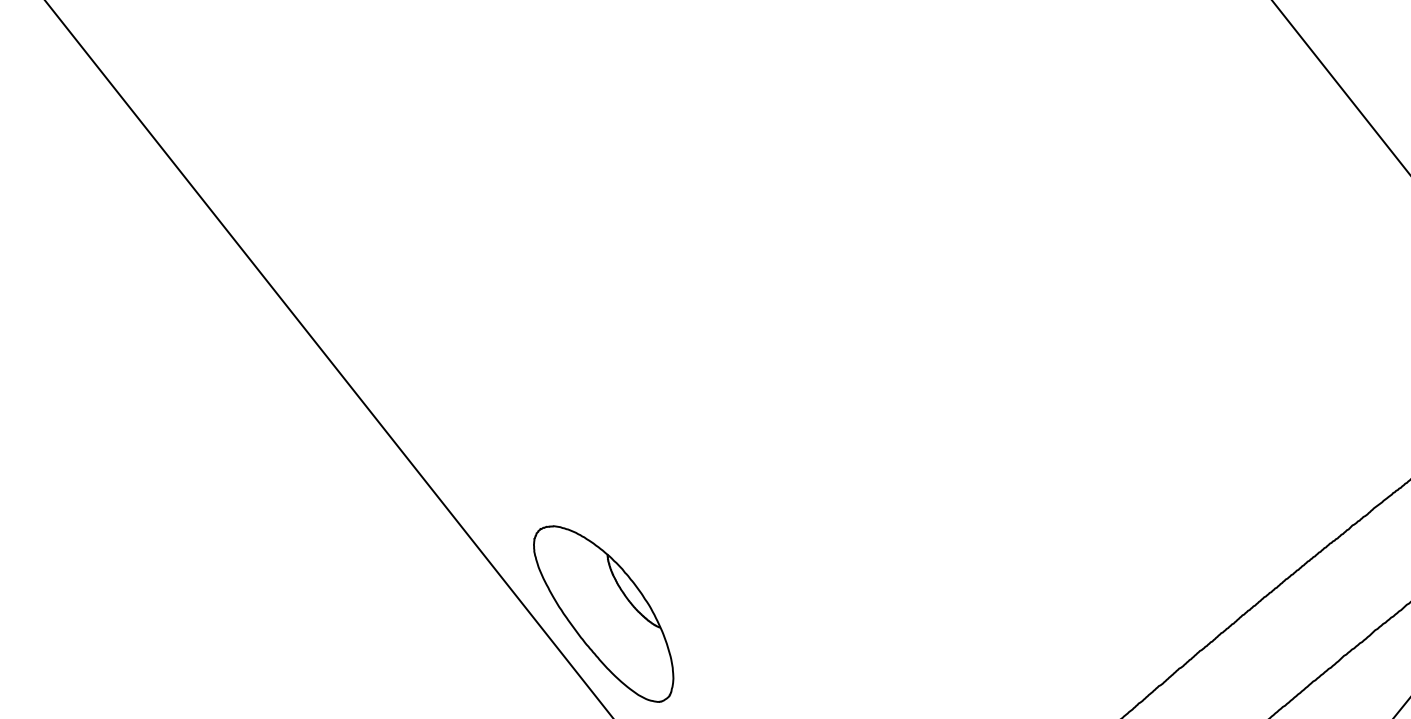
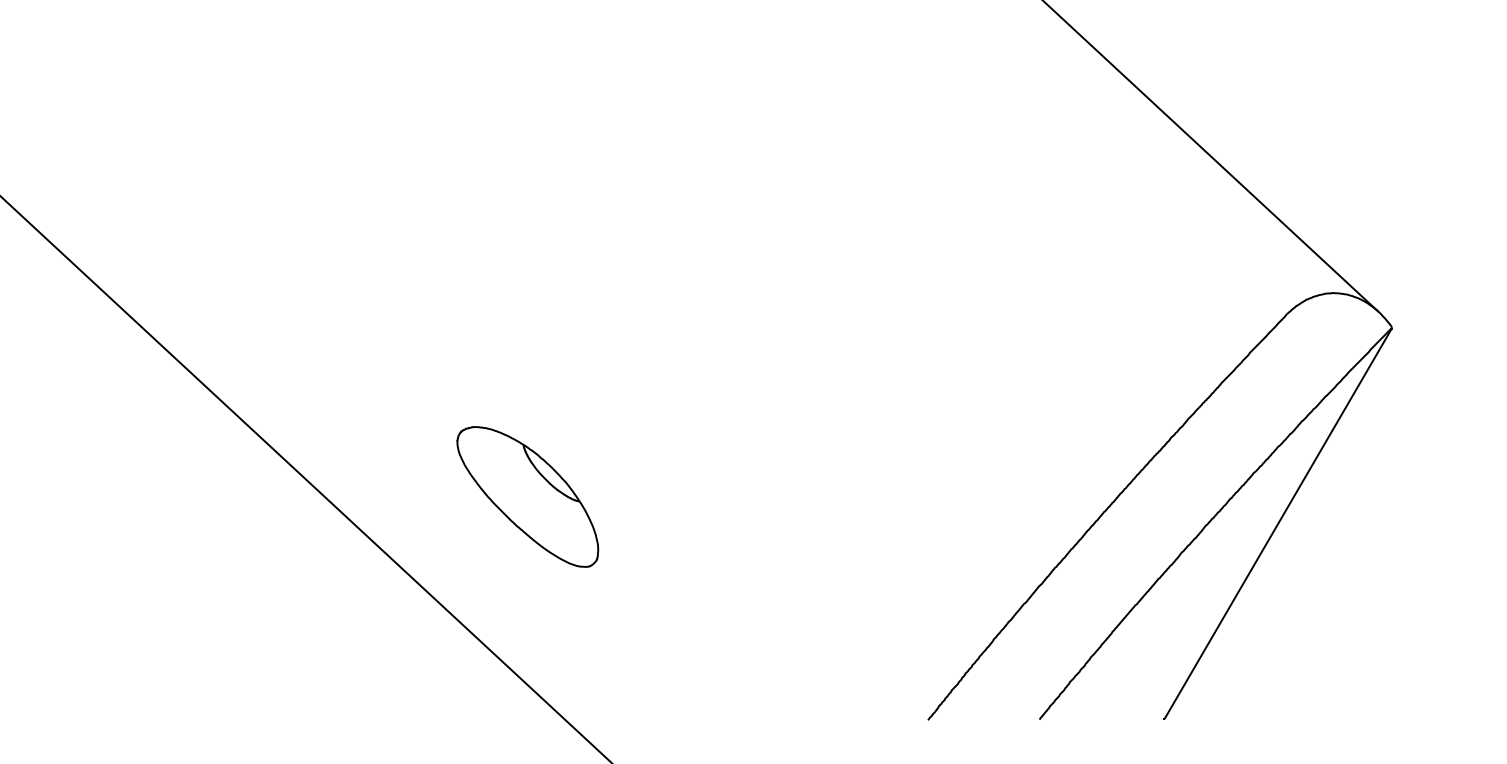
part: (603, 613) -> (527, 496), moved

